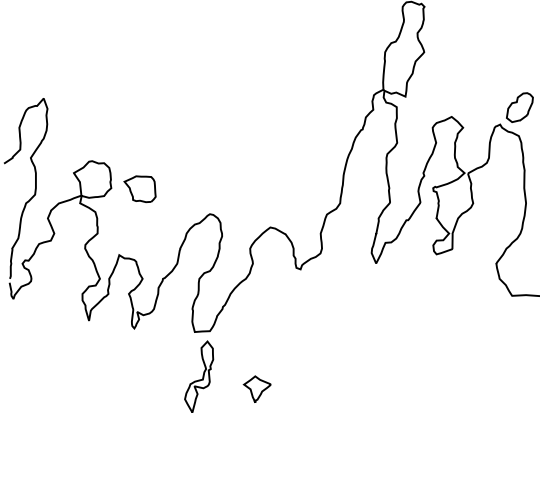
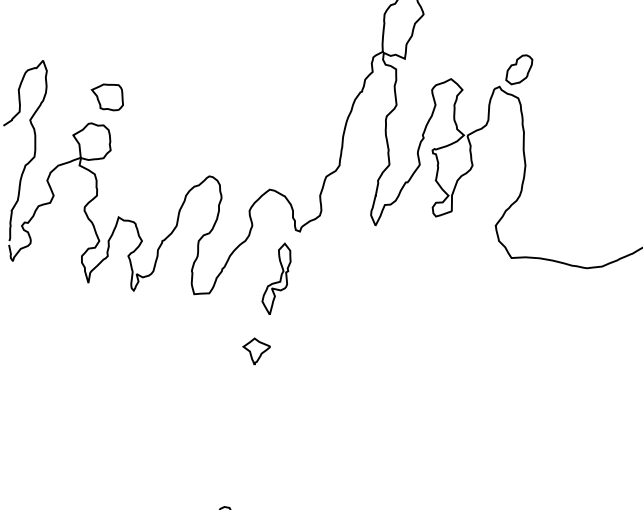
part: (139, 189) -> (106, 97), moved
part: (199, 376) -> (276, 278), moved

